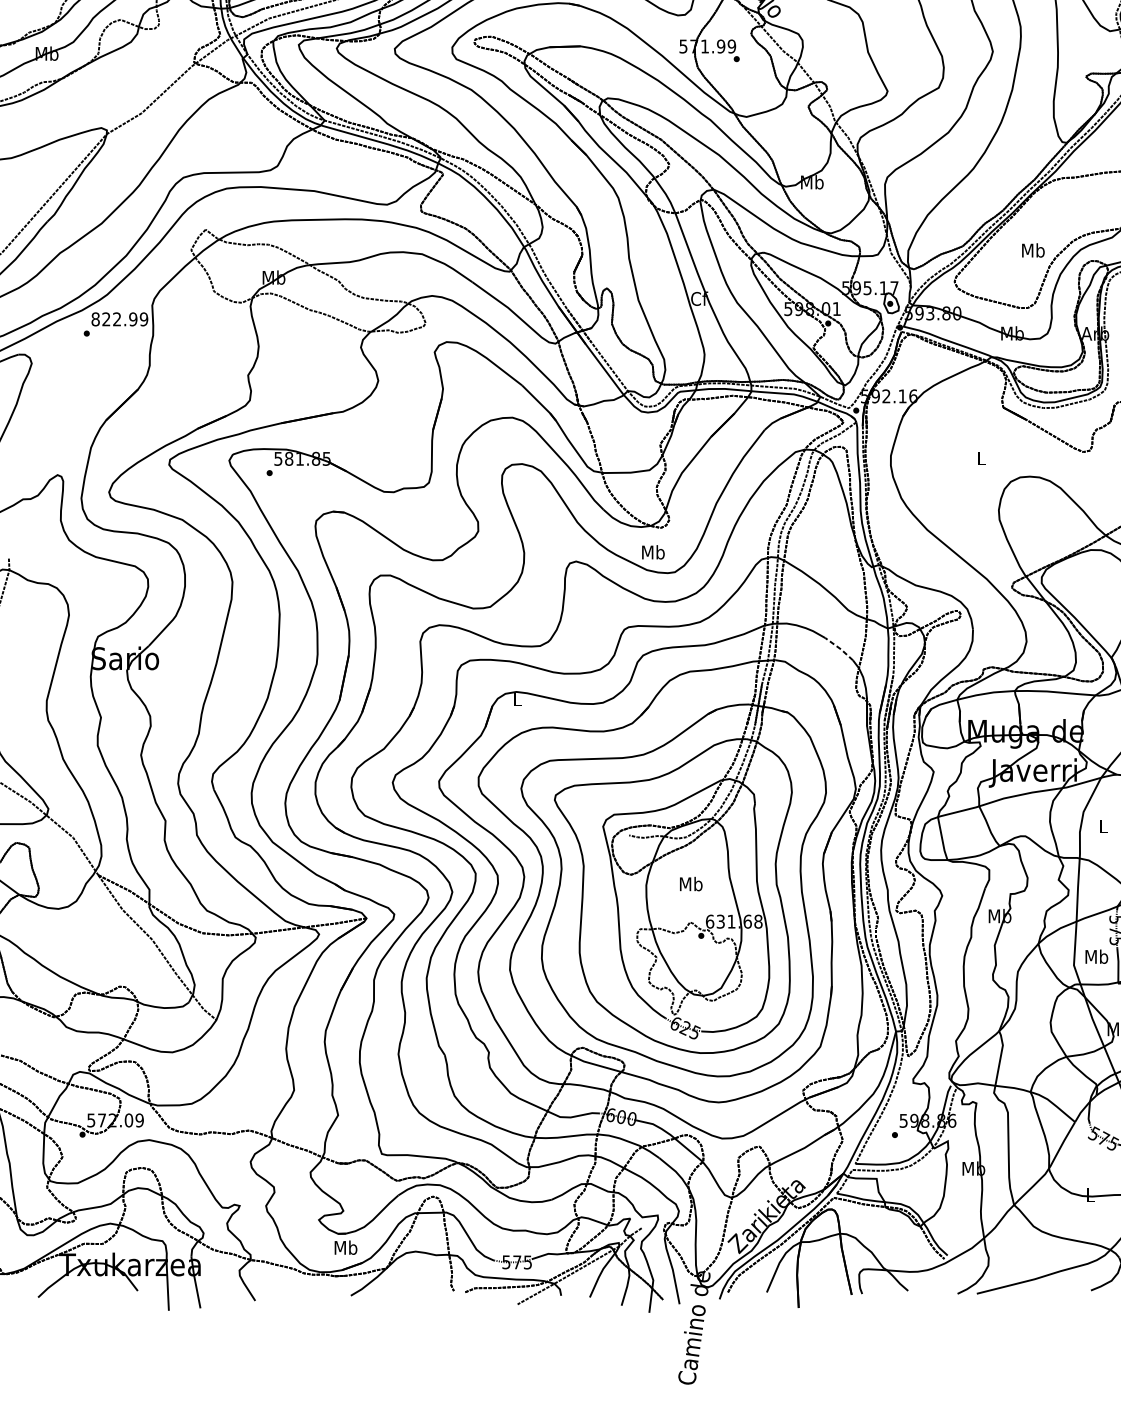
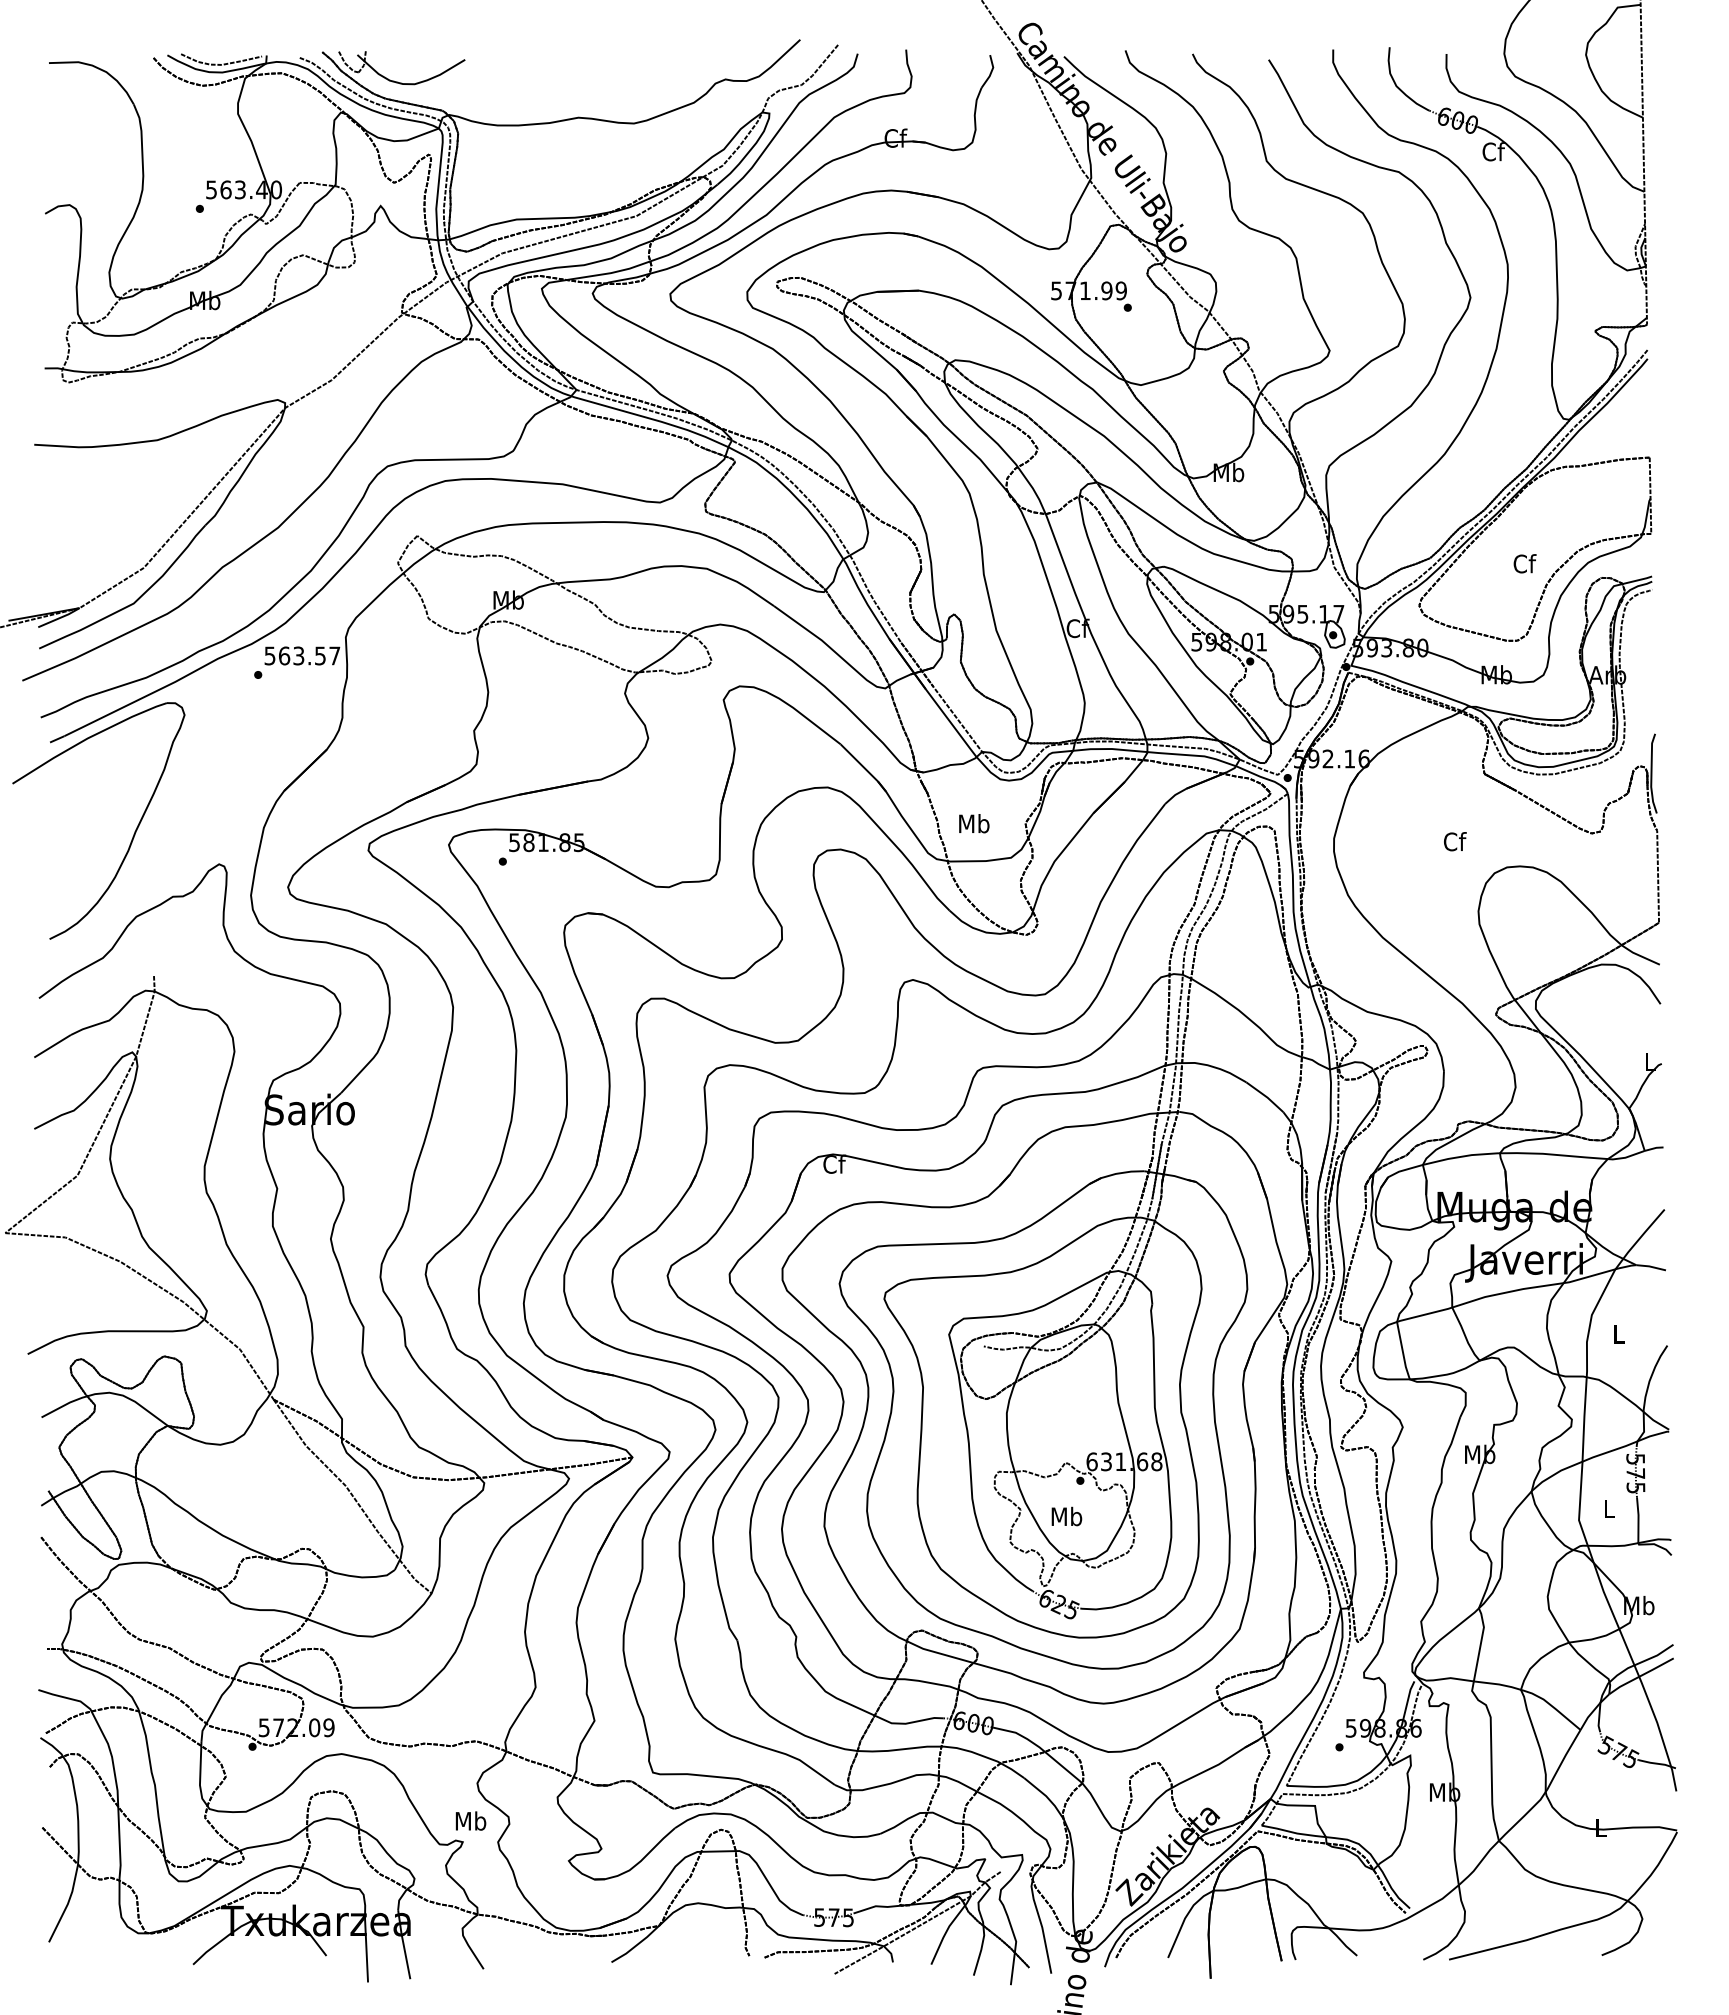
text: (1033, 250) -> (1524, 563), Mb -> Cf
text: (119, 319) -> (302, 655), 822.99 -> 563.57
text: (981, 458) -> (1455, 841), L -> Cf
text: (653, 552) -> (974, 823), moved
line: (840, 648) -> (1266, 1096), dashed -> solid
text: (517, 698) -> (834, 1163), L -> Cf
text: (690, 884) -> (1066, 1516), moved
text: (1096, 956) -> (1609, 1508), Mb -> L
text: (345, 1247) -> (470, 1820), moved

